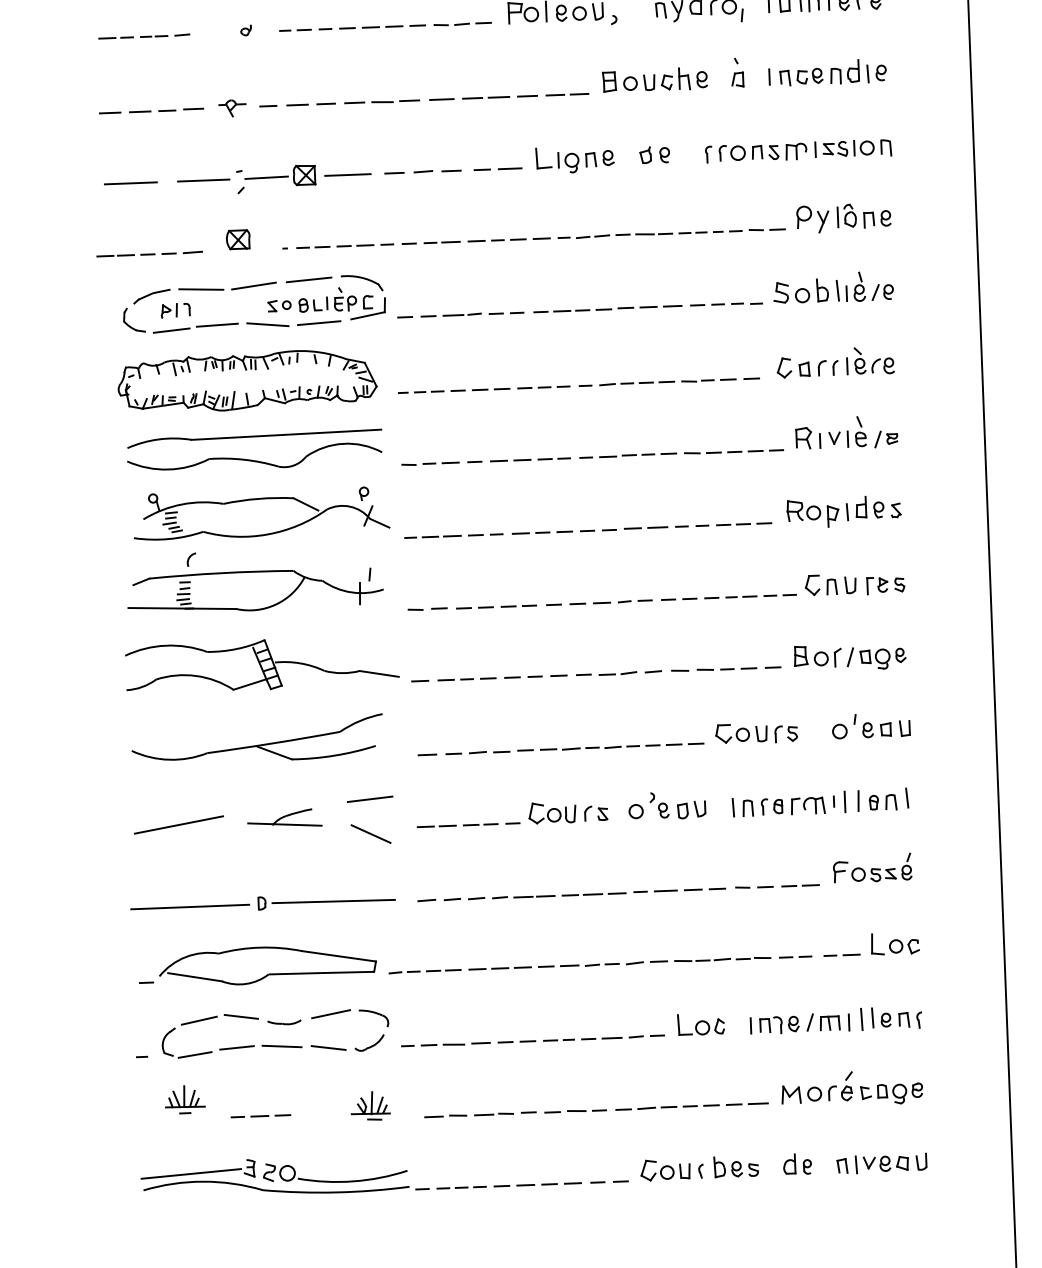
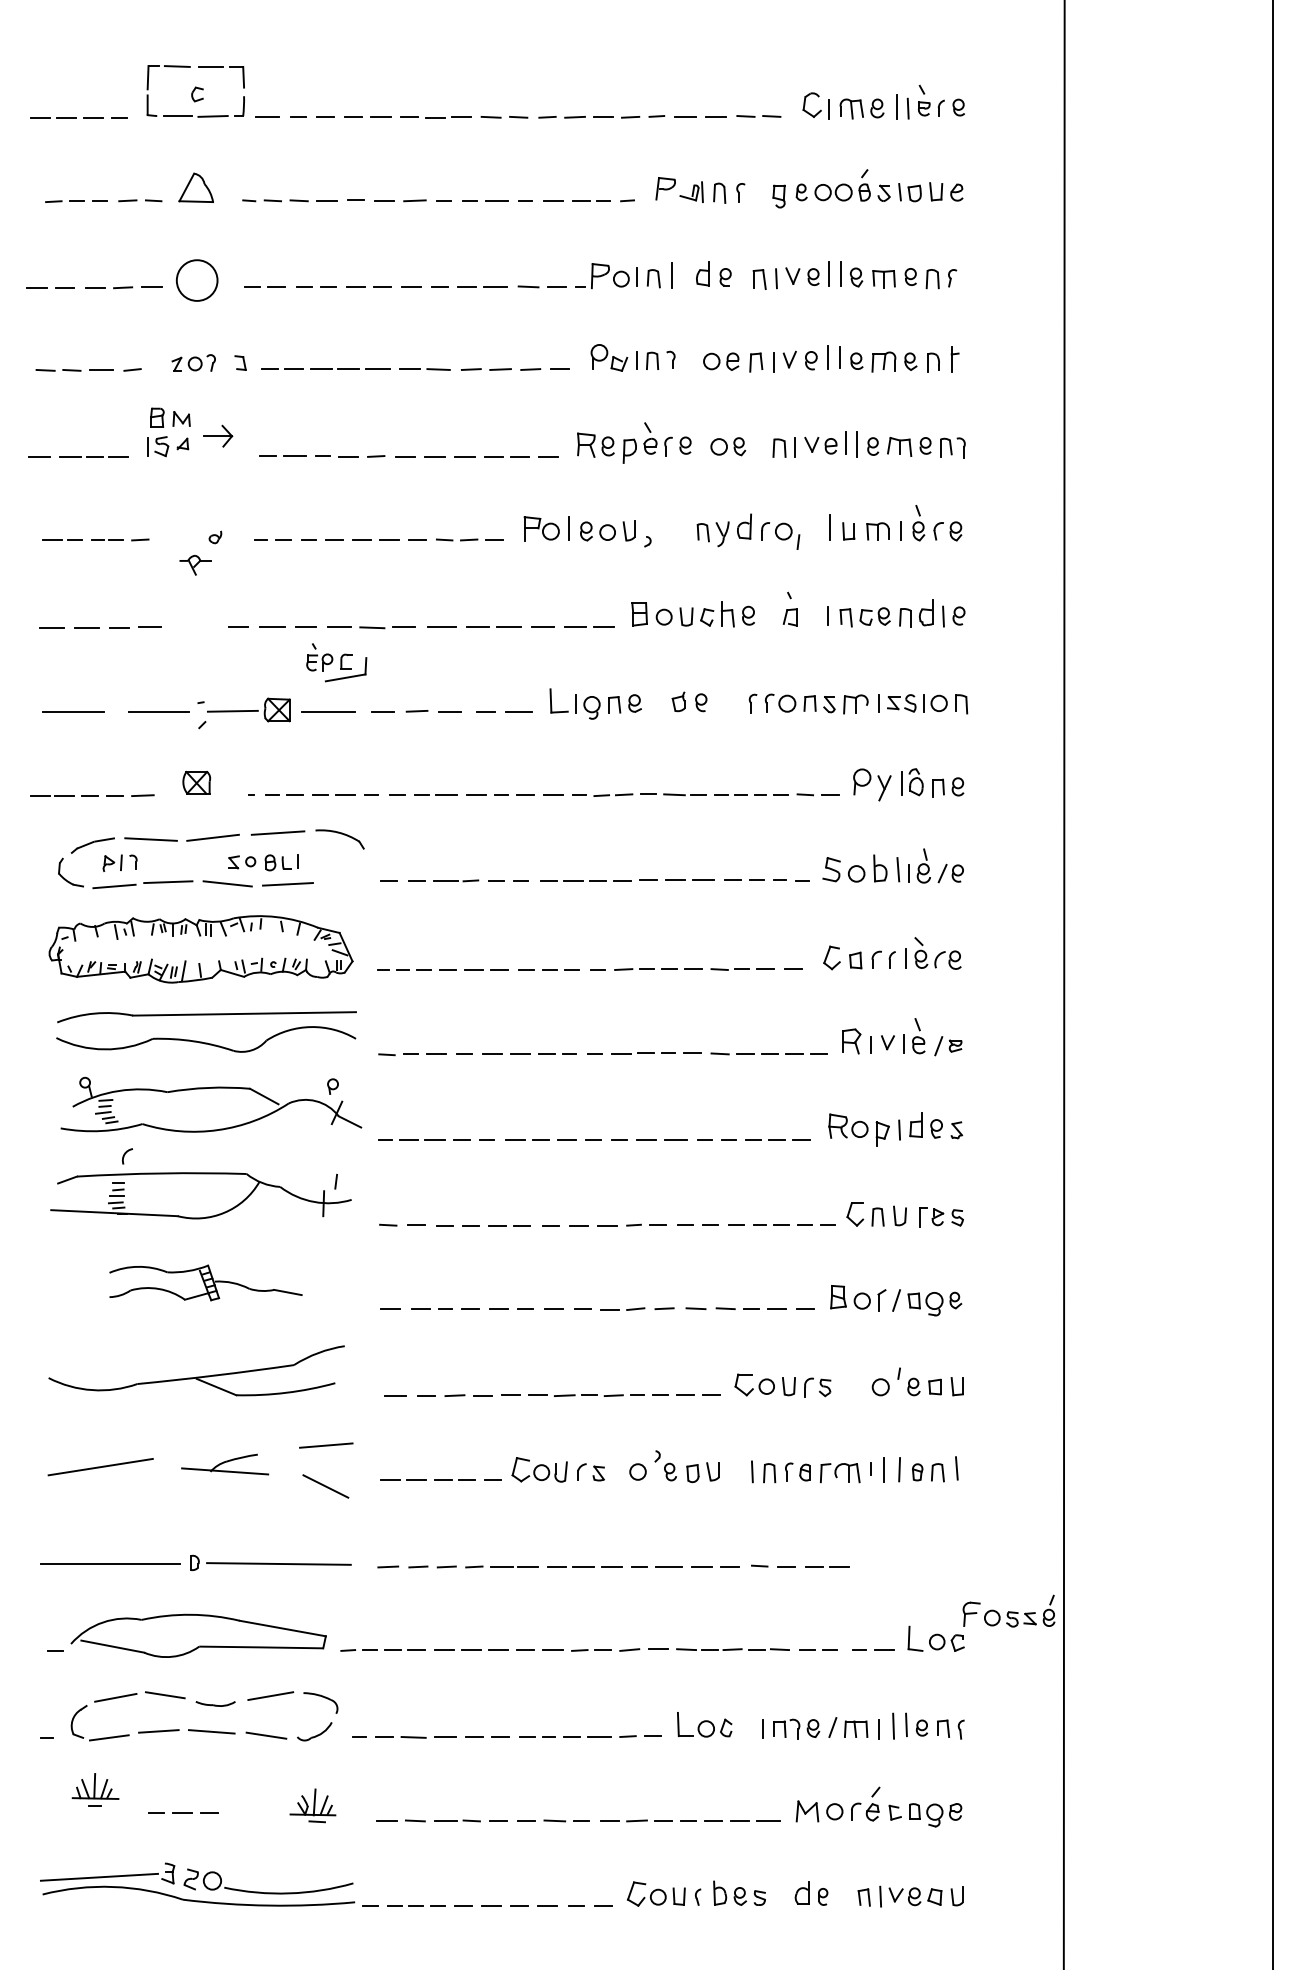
part: (232, 108) -> (195, 565), moved
part: (359, 302) -> (336, 662), moved
part: (262, 664) -> (205, 1282), size x0.6
part: (872, 867) -> (1008, 1610), moved

